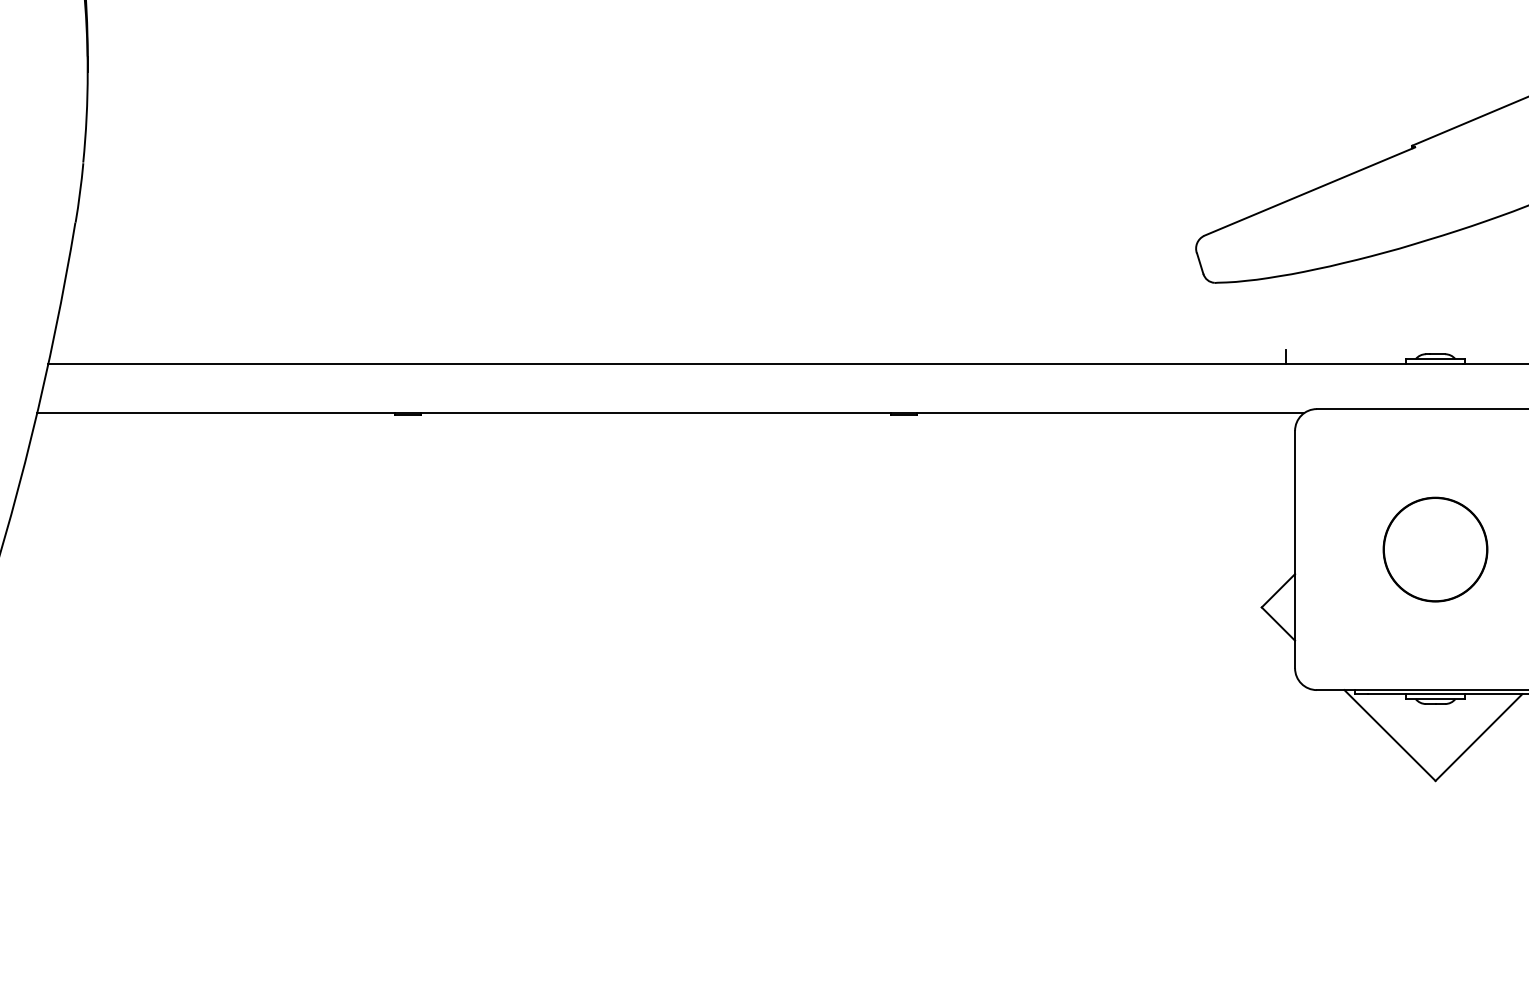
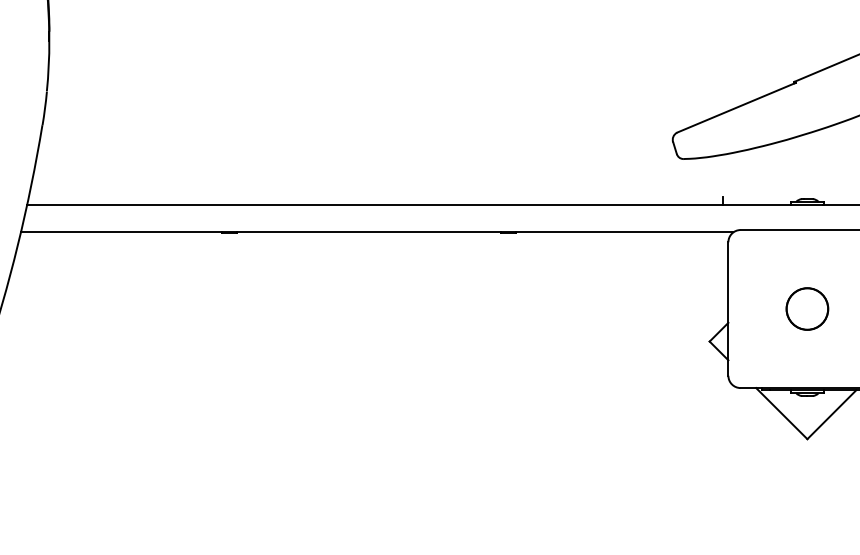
part: (1435, 548) -> (807, 308), size x0.71

